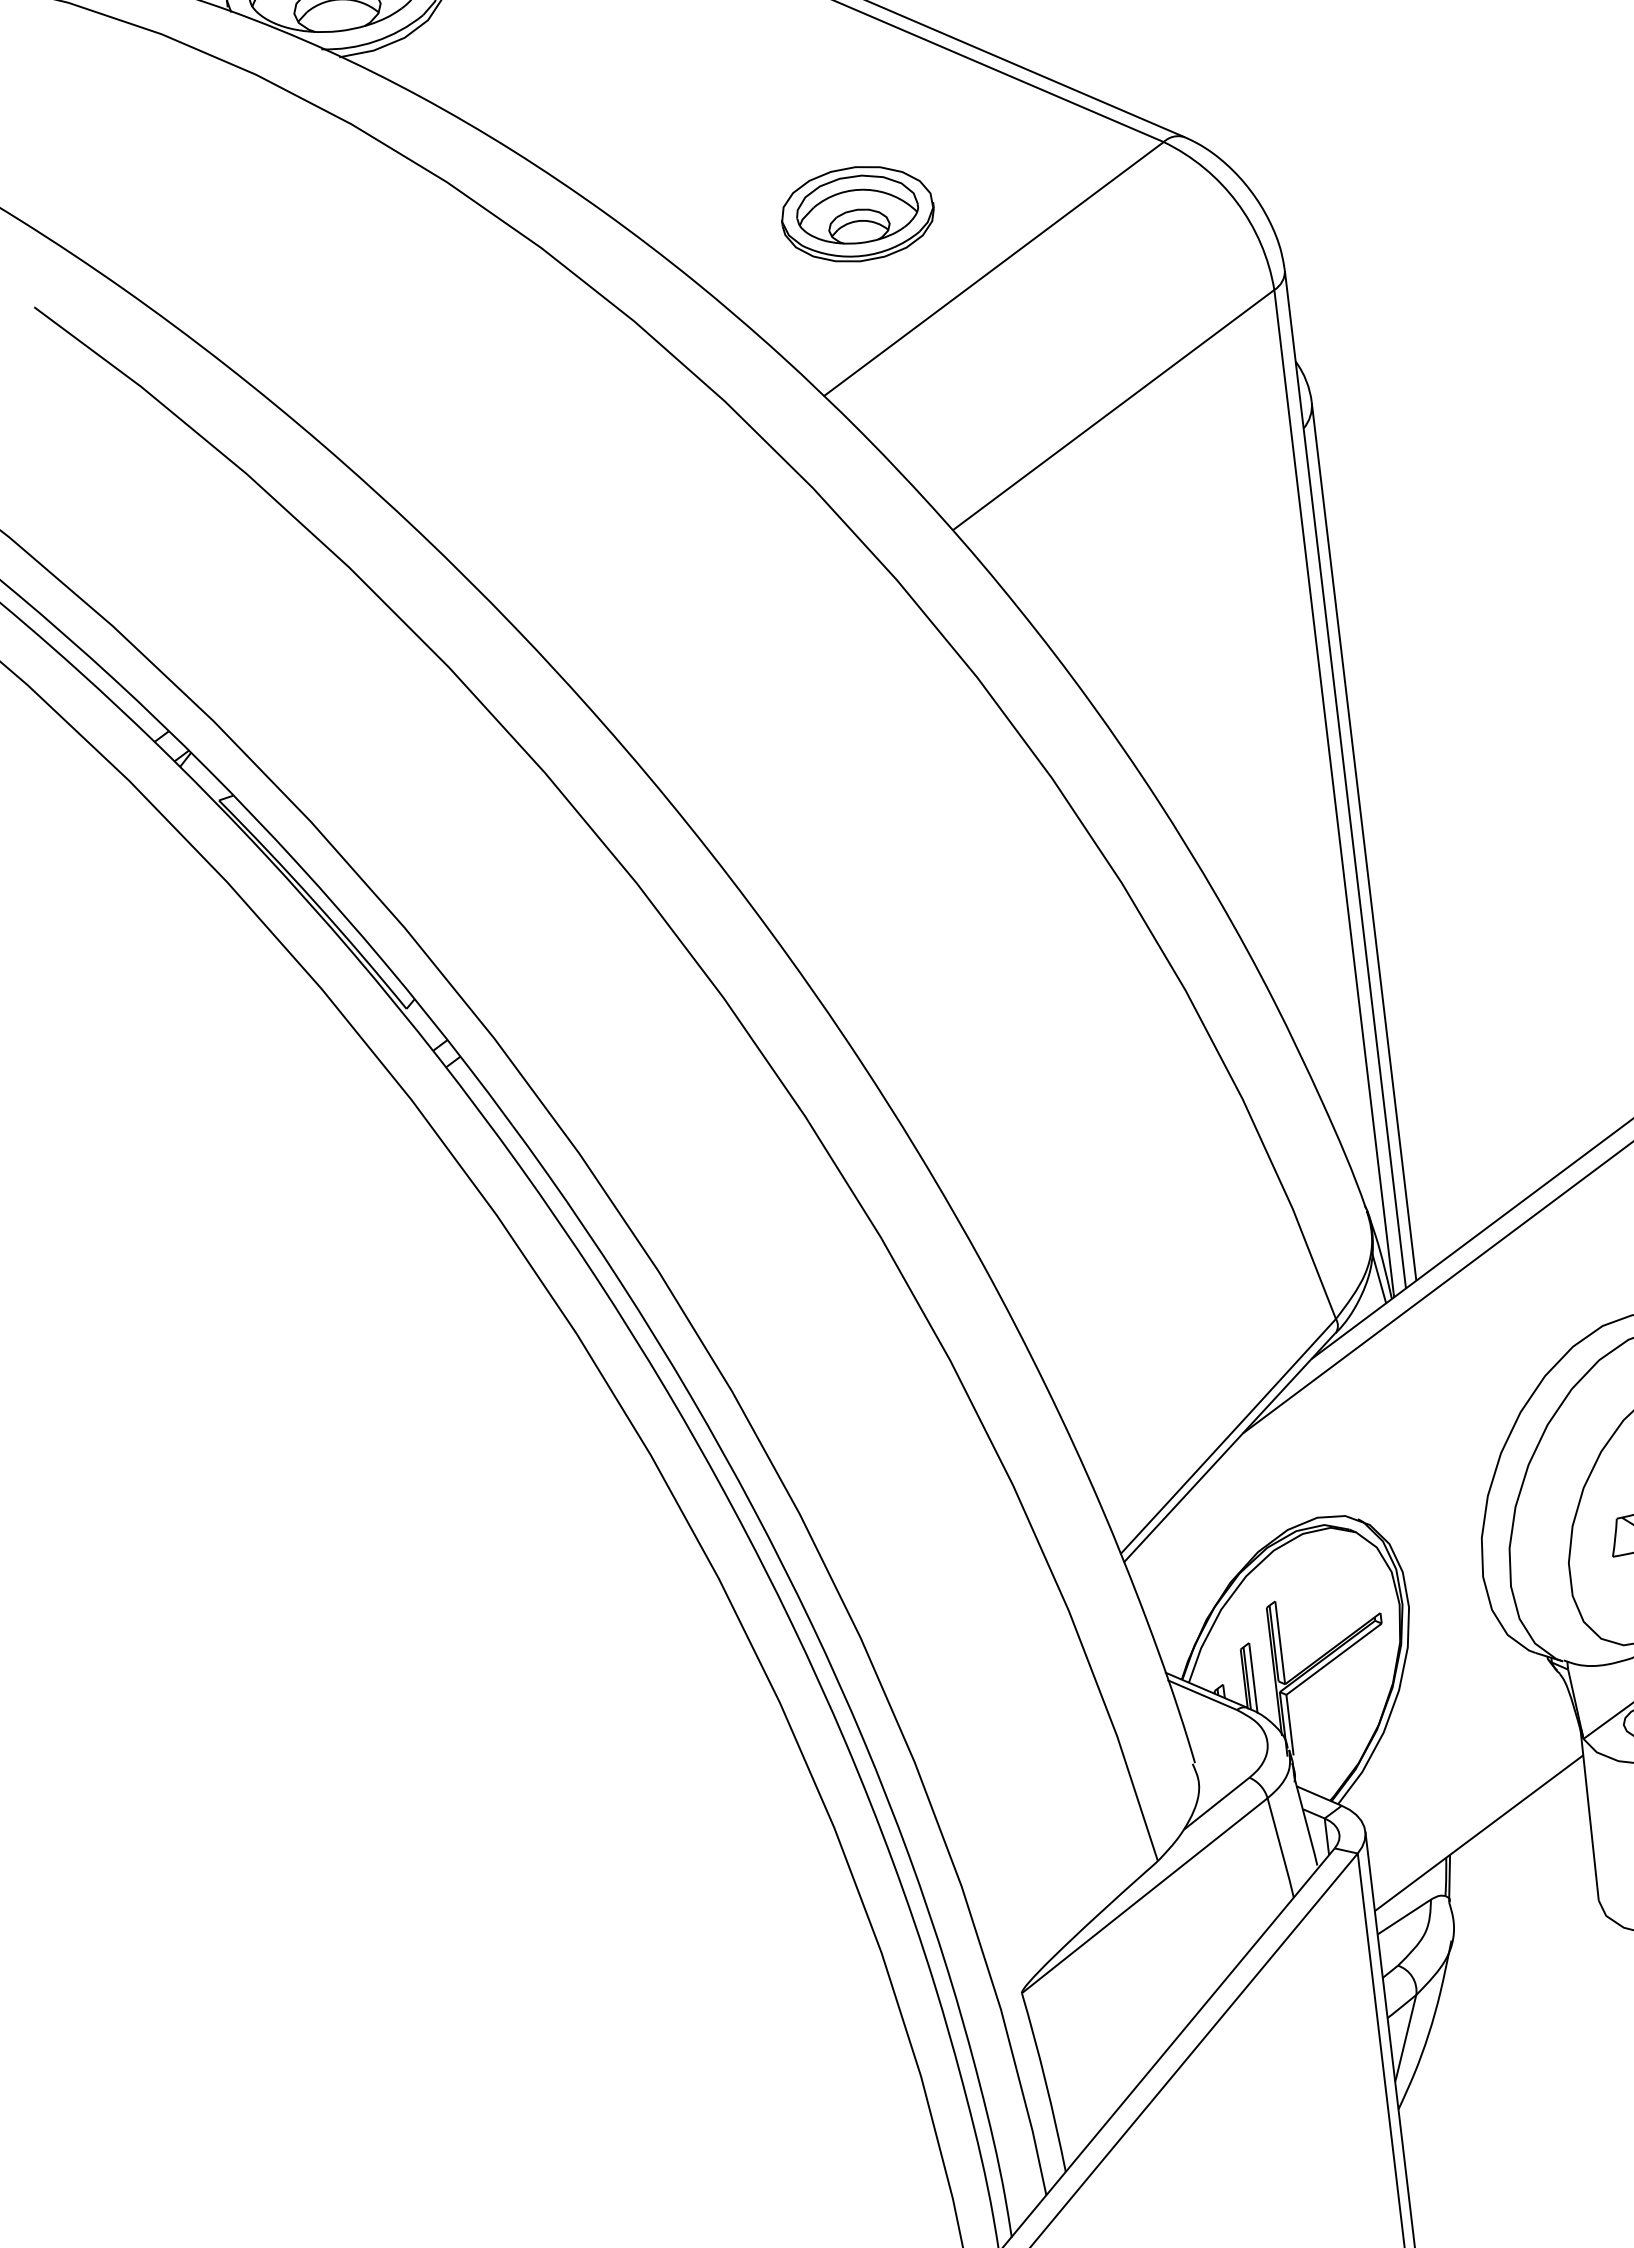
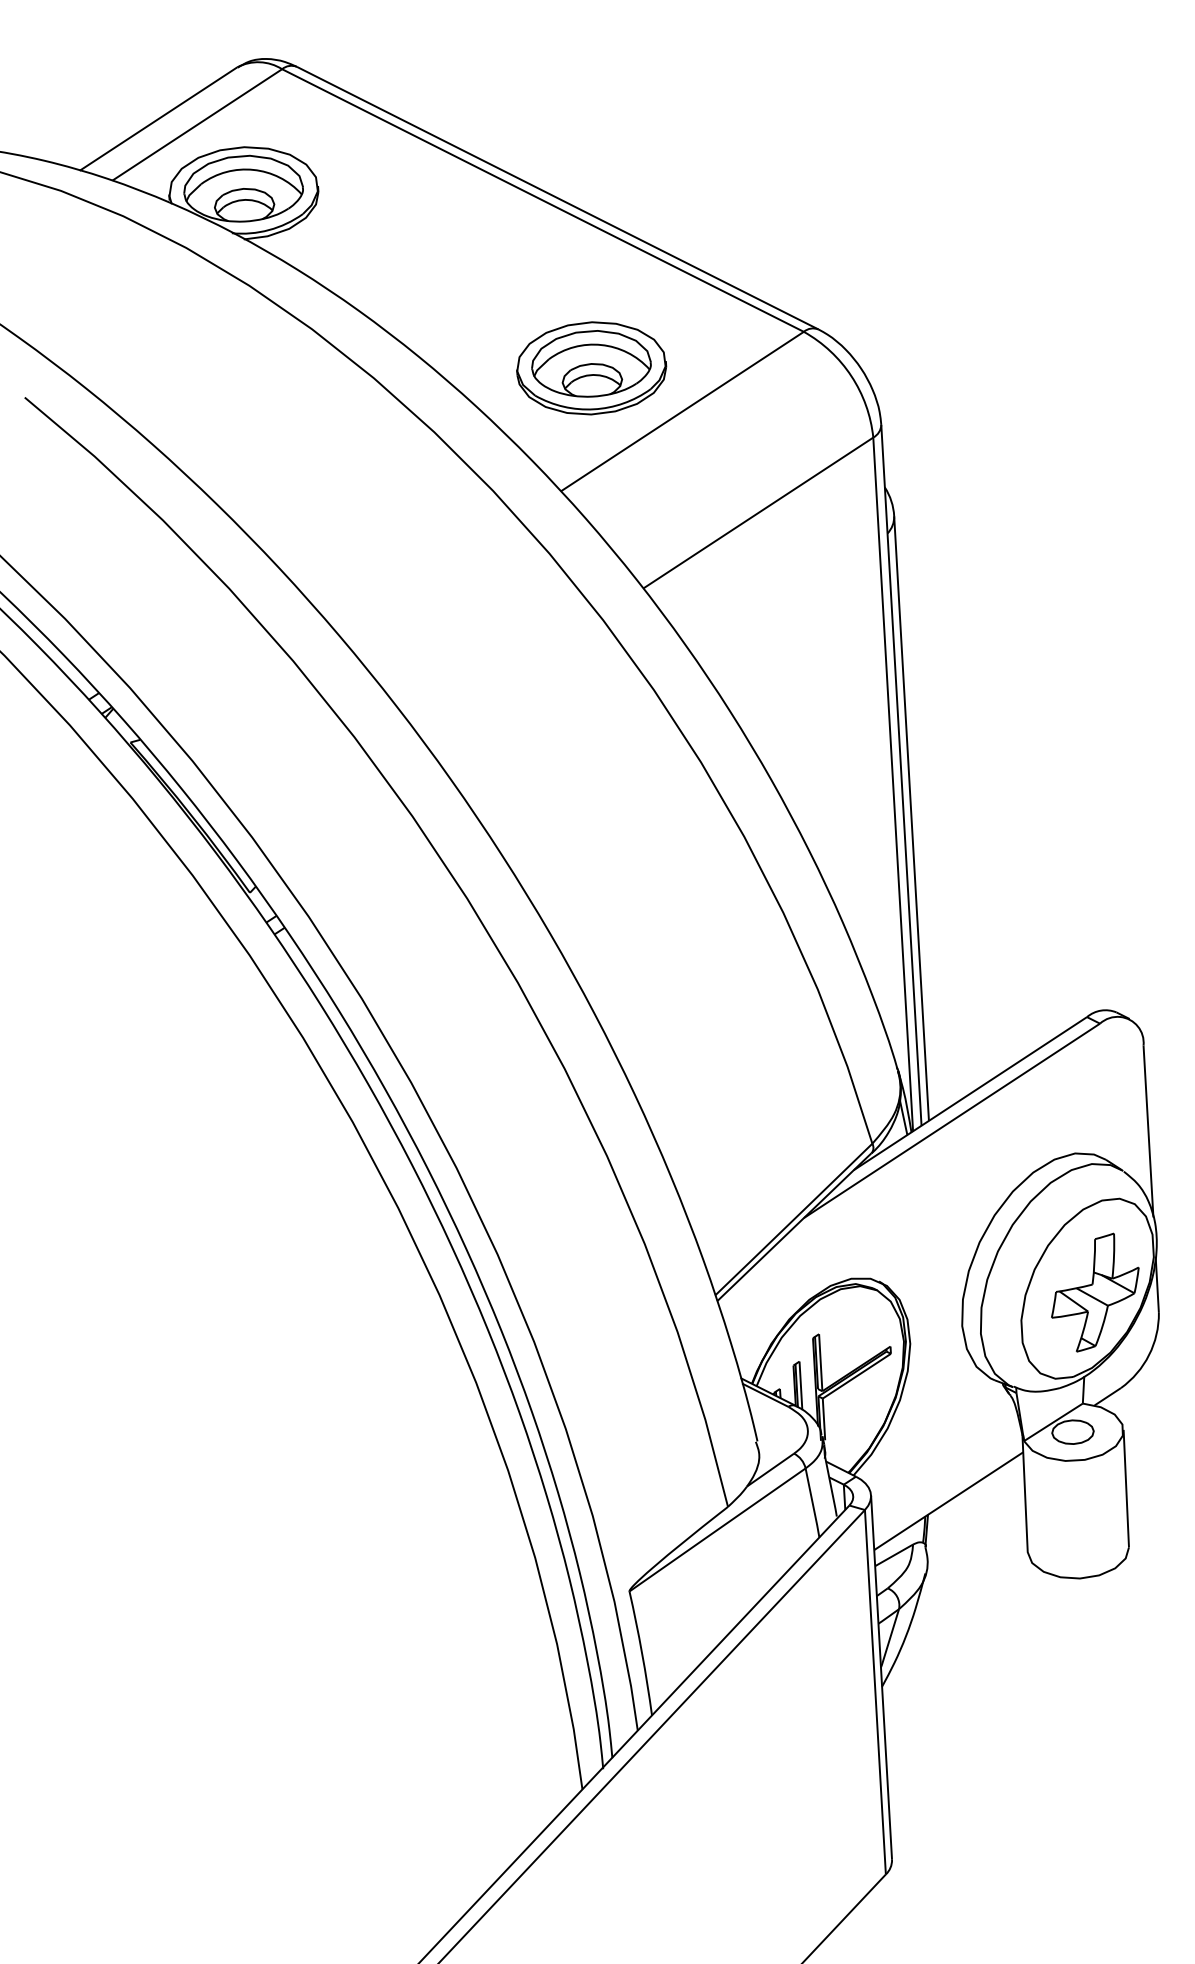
part: (857, 214) -> (591, 368), size x1.43

